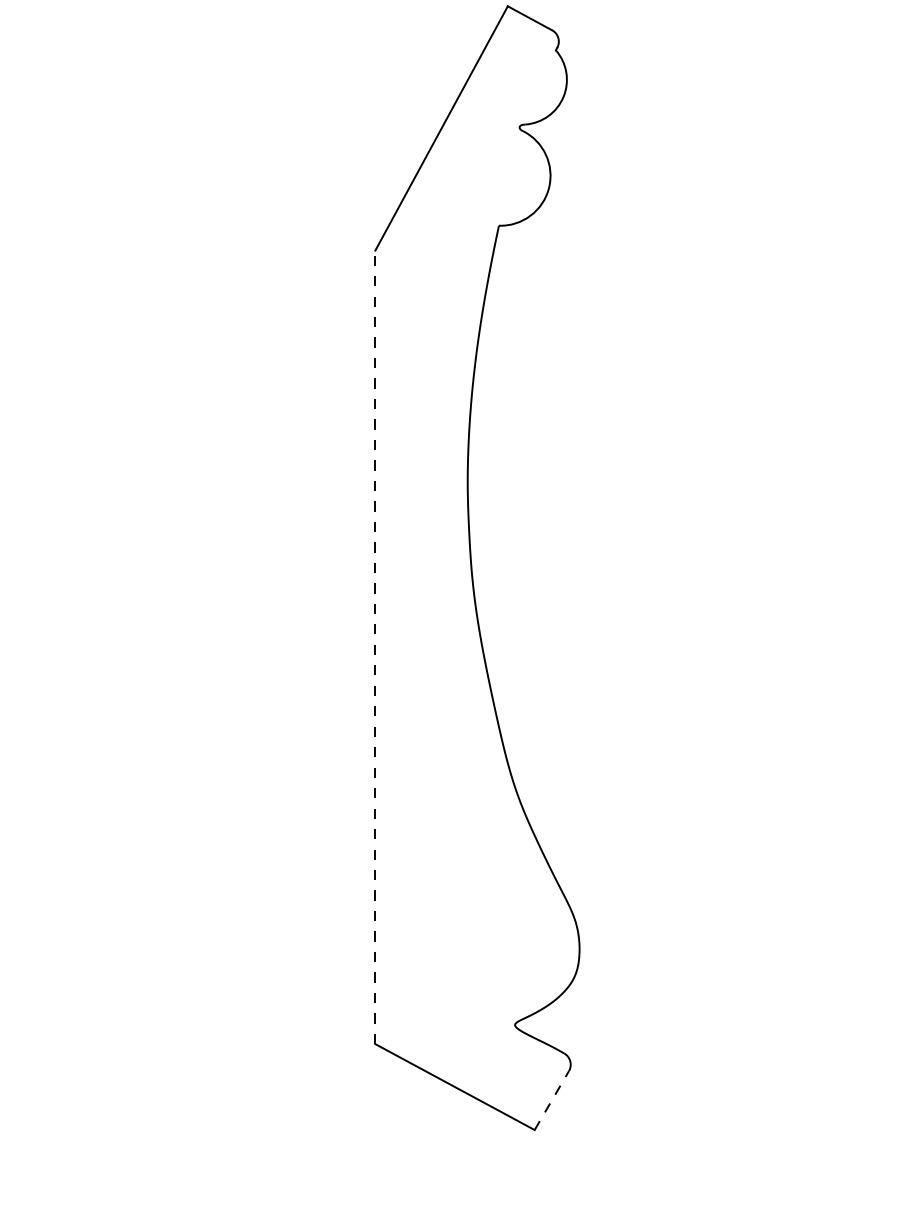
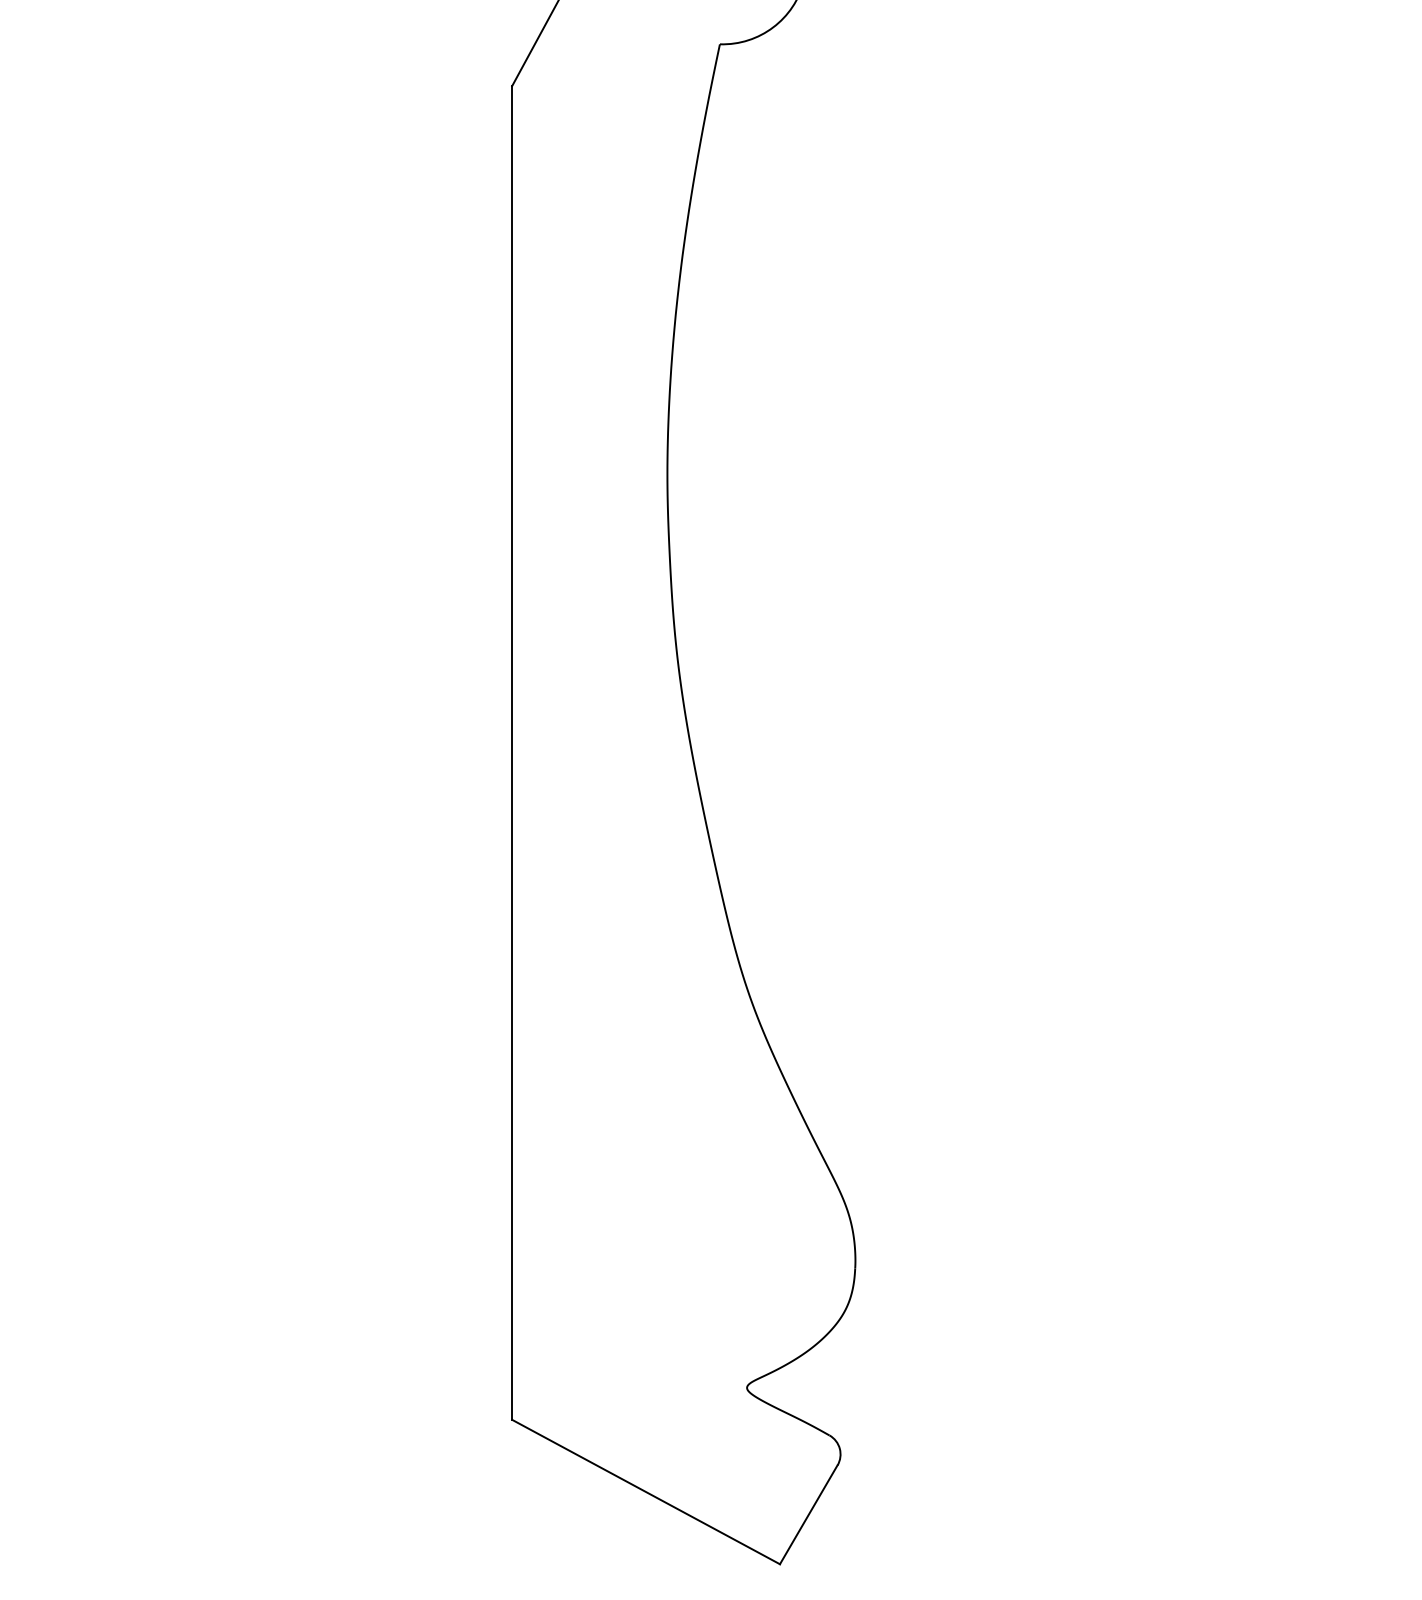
line: (375, 647) -> (512, 753), dashed -> solid
line: (552, 1100) -> (809, 1514), dashed -> solid

